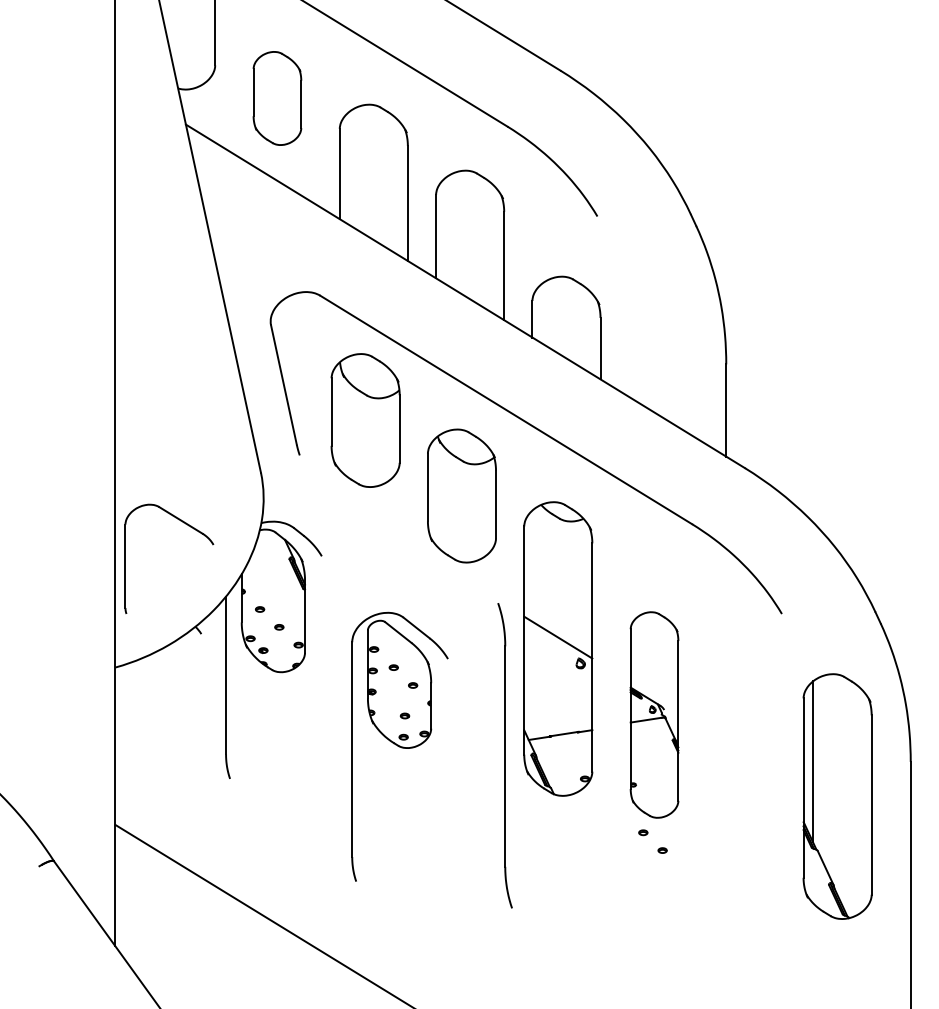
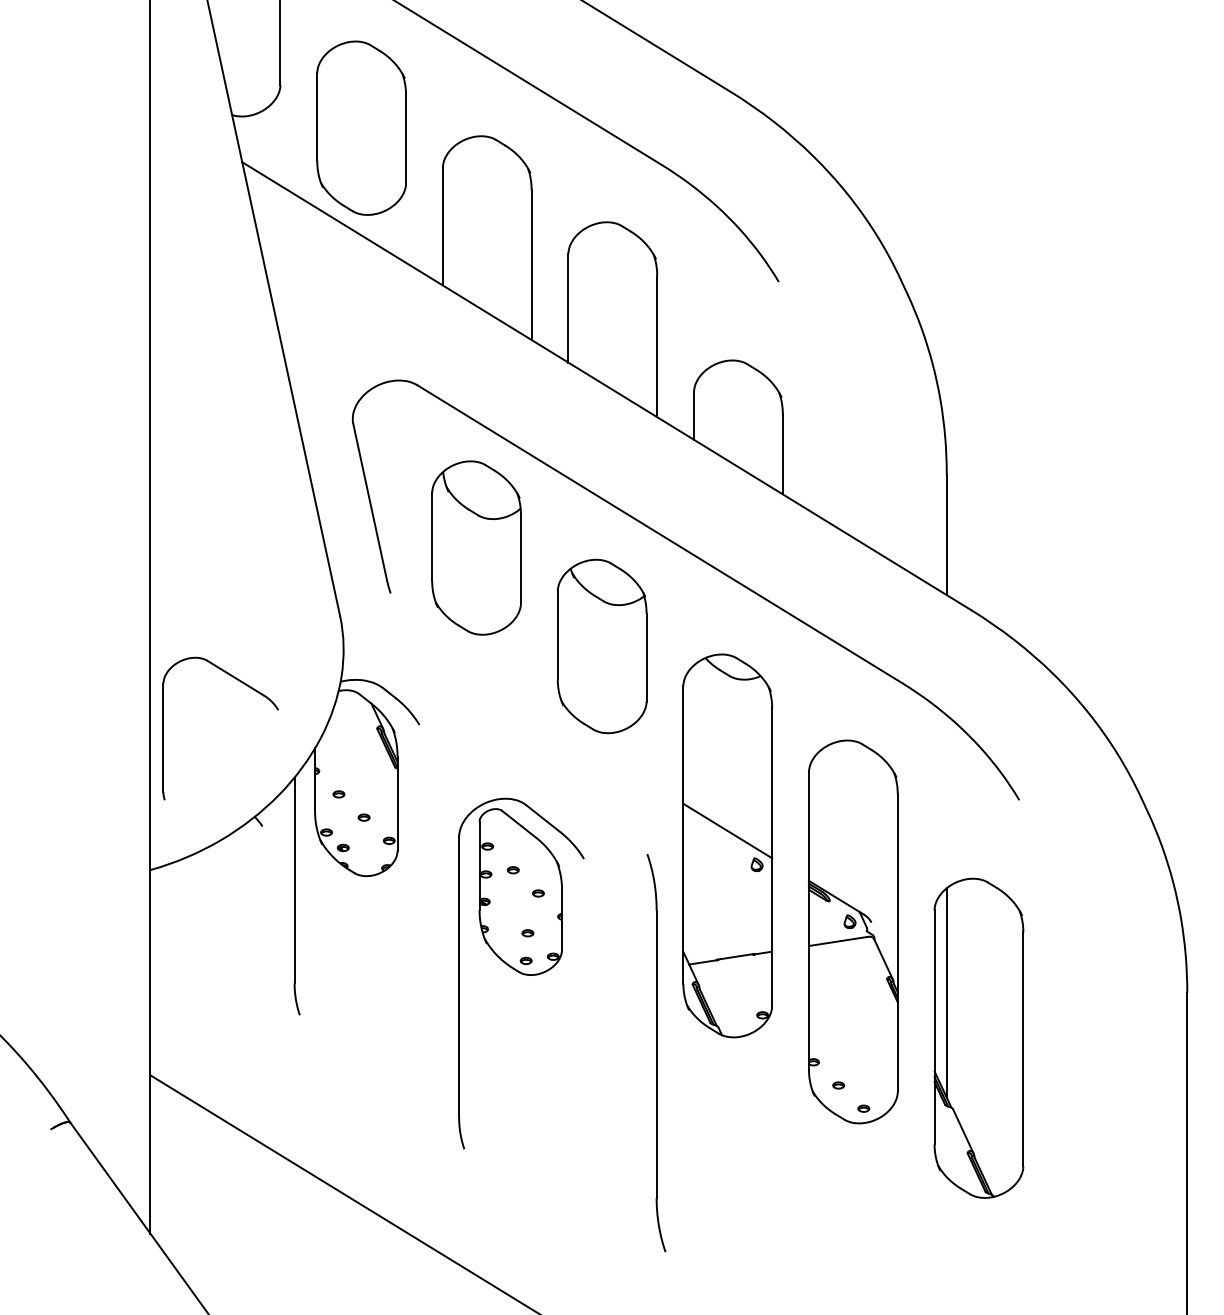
part: (277, 97) -> (361, 127), size x1.43
part: (653, 714) -> (852, 931), size x1.43
part: (505, 756) -> (656, 1053), moved
part: (837, 795) -> (978, 1037), moved

